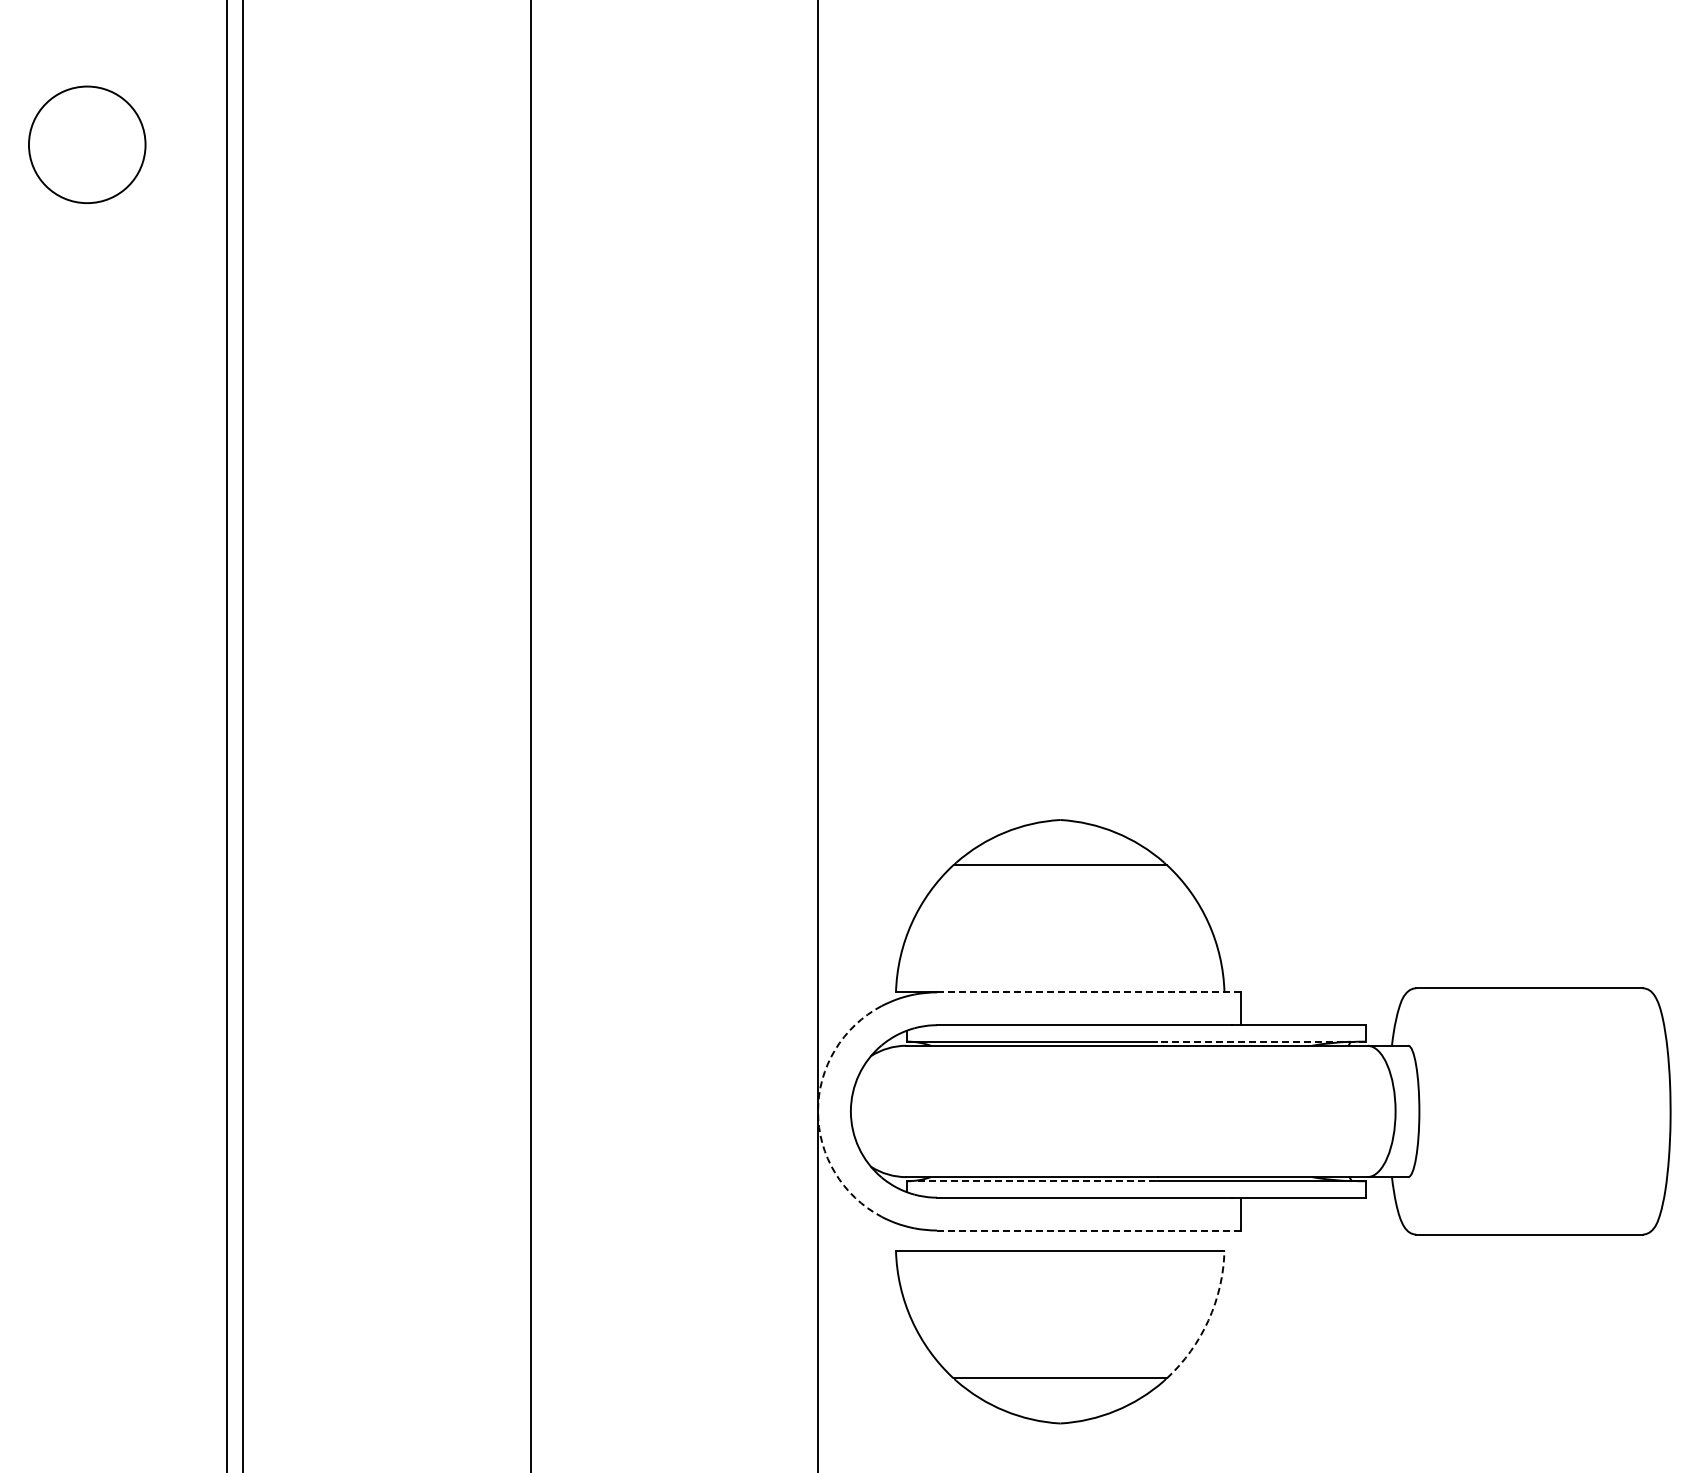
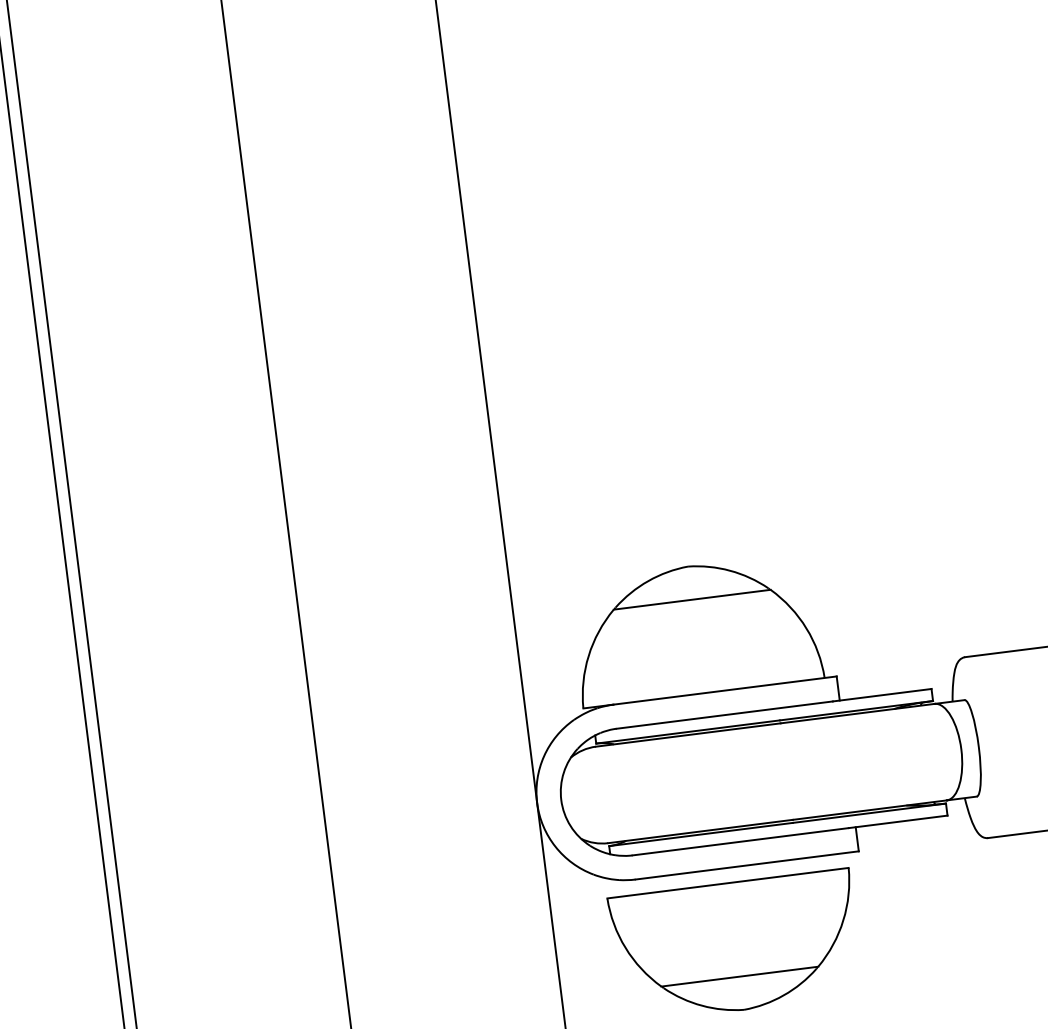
line: (1088, 992) -> (724, 690), dashed -> solid
line: (1261, 1041) -> (856, 710), dashed -> solid
arc: (818, 1111) -> (537, 803), dashed -> solid
line: (1032, 1181) -> (701, 834), dashed -> solid
line: (1088, 1230) -> (746, 865), dashed -> solid
arc: (1208, 1320) -> (843, 920), dashed -> solid

